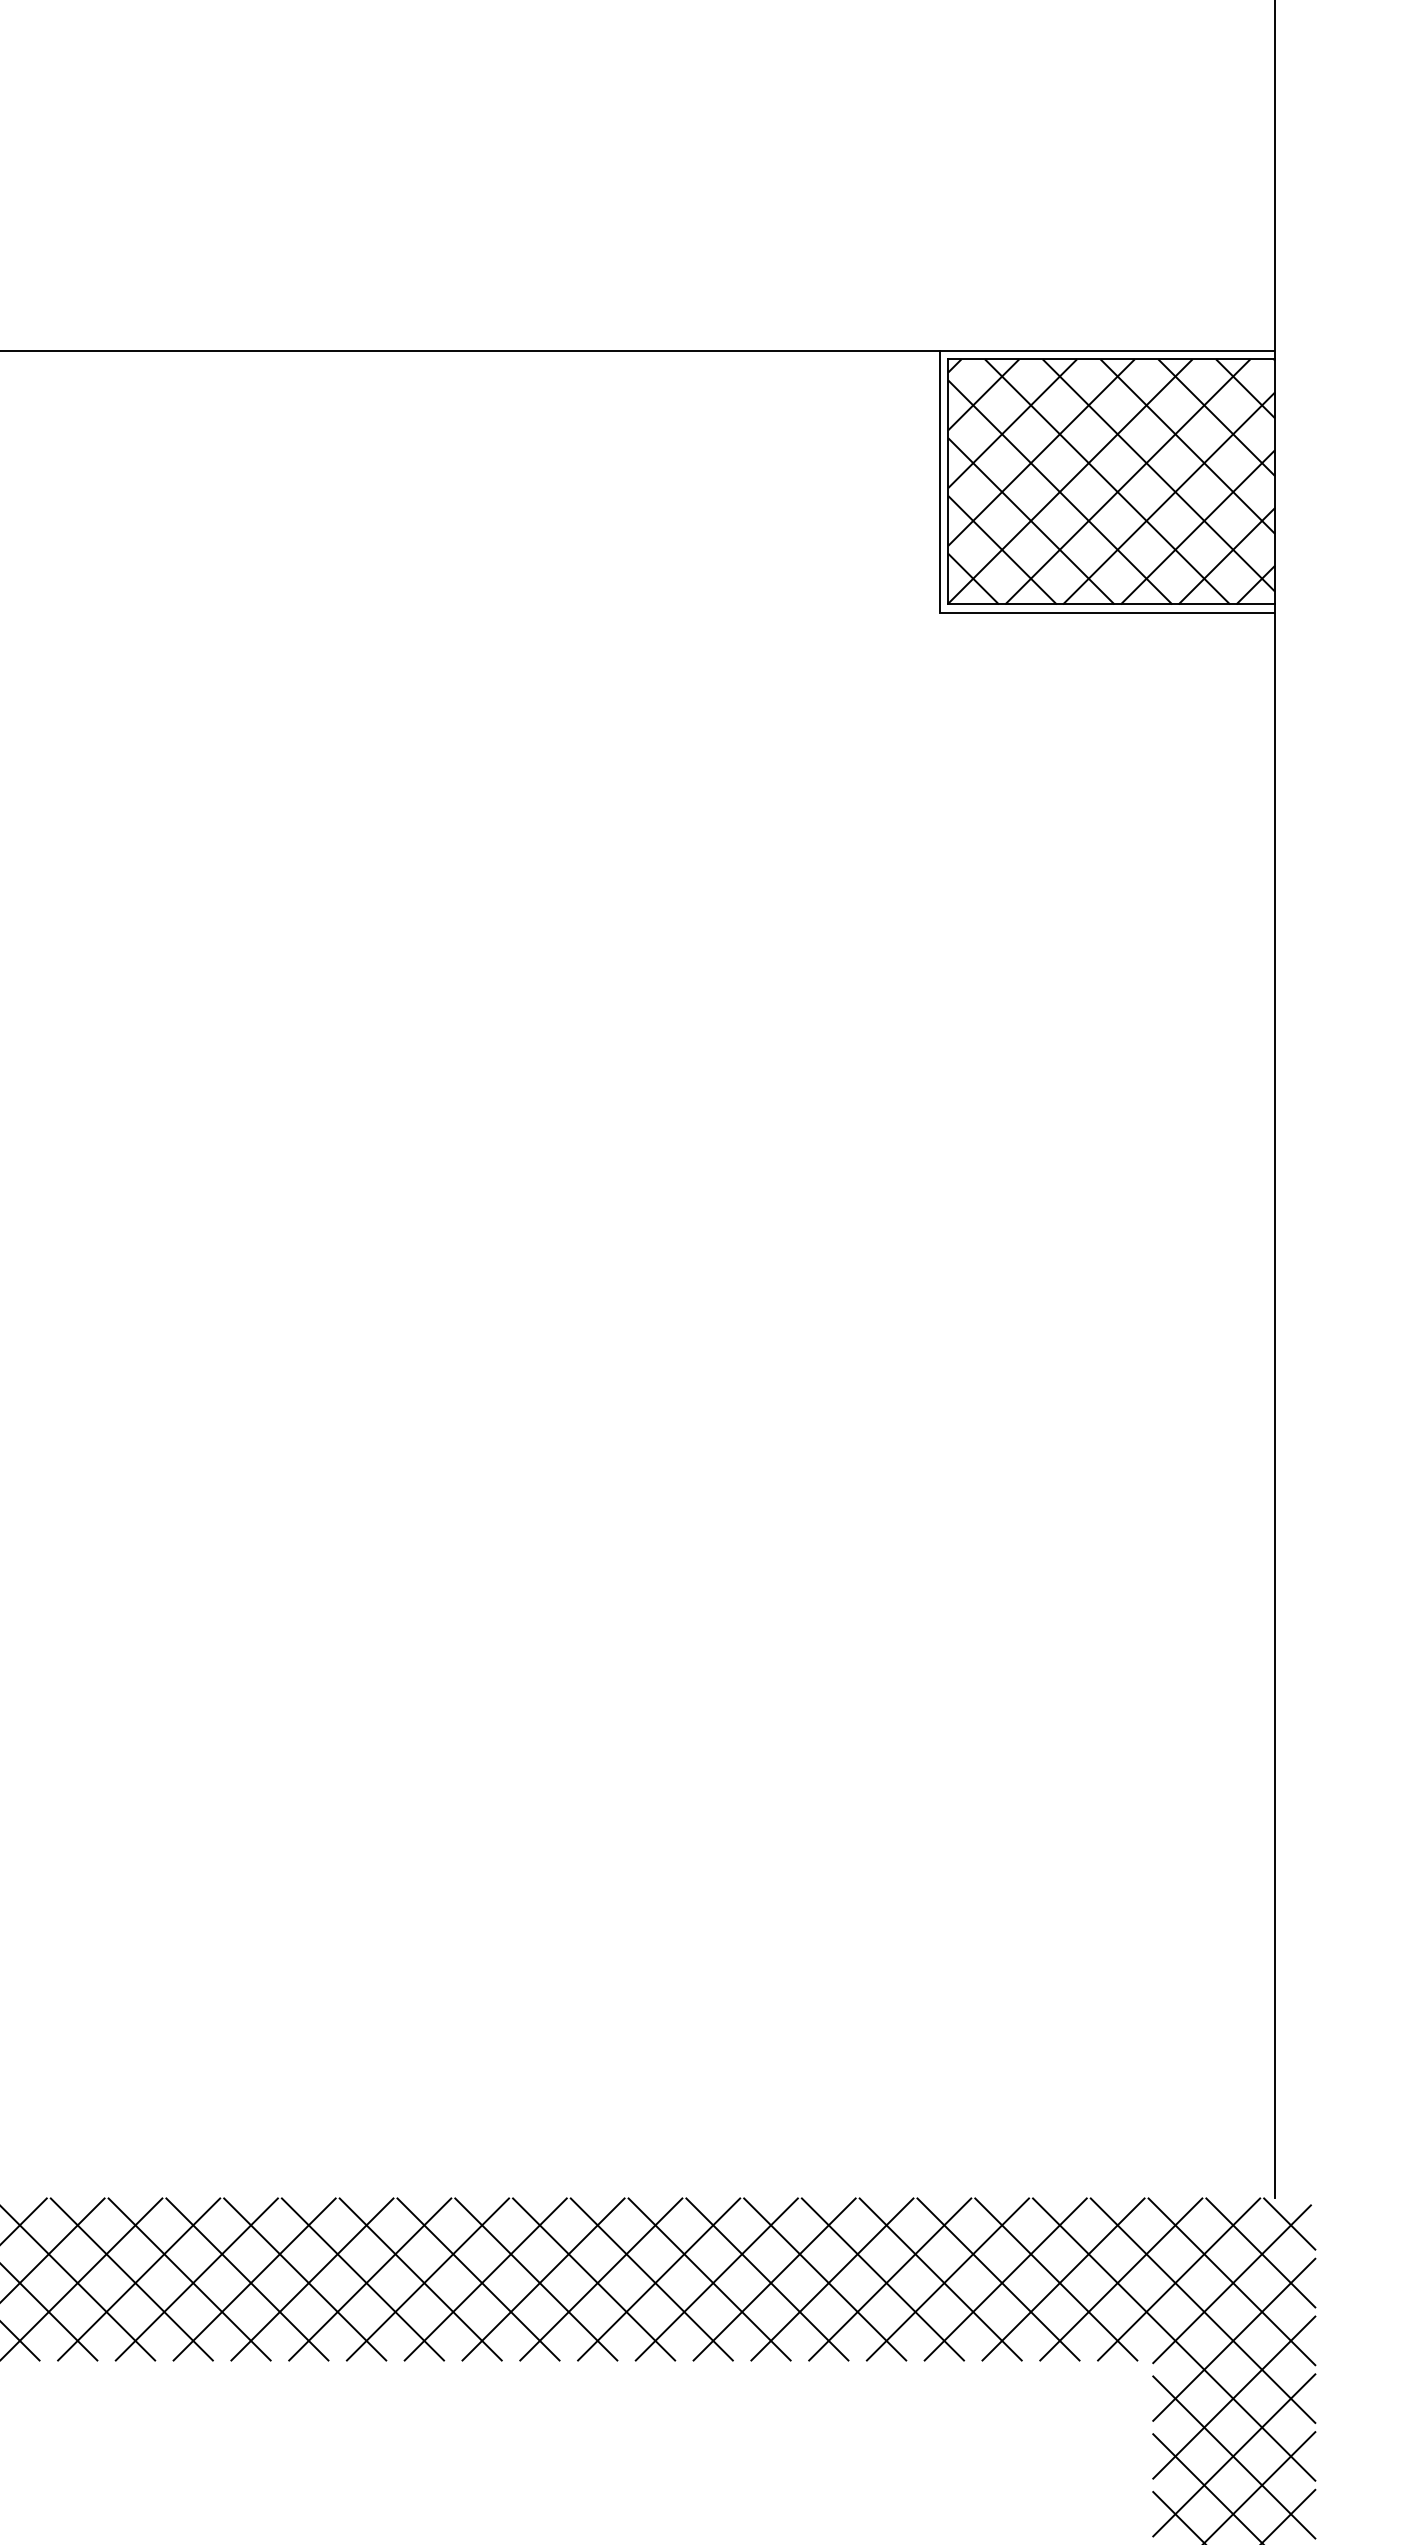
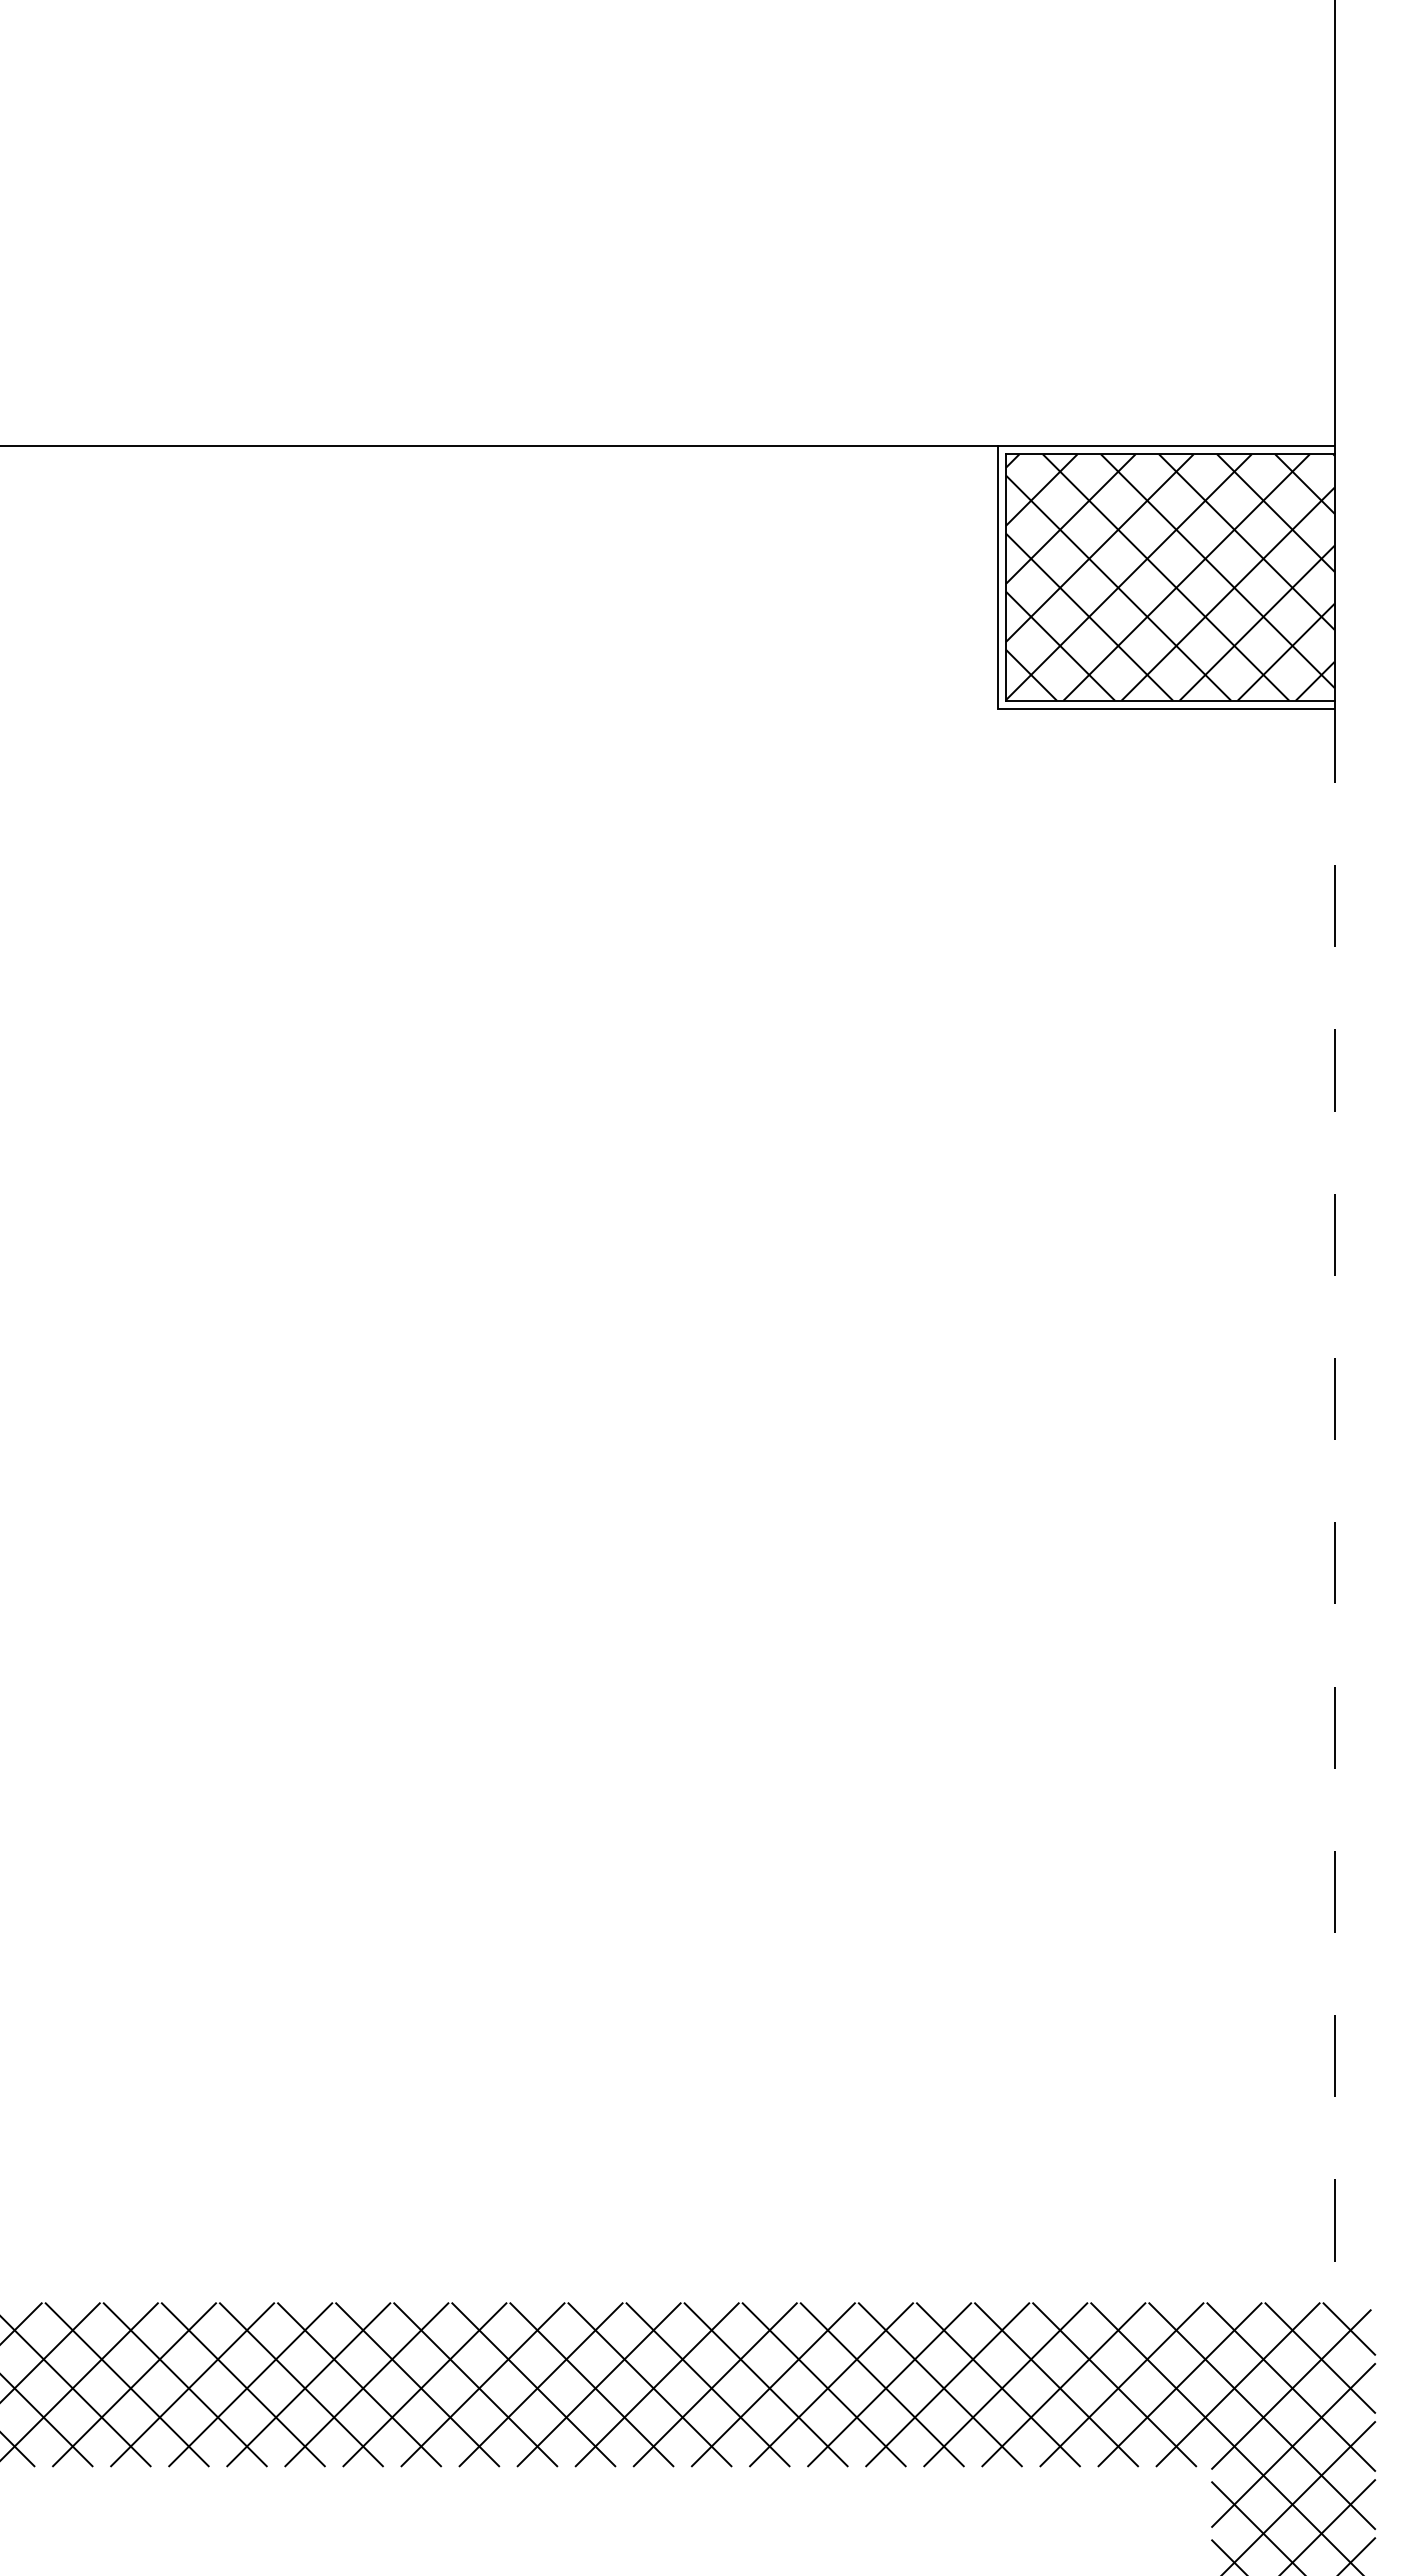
line: (1274, 1400) -> (1334, 1501), solid -> dashed

